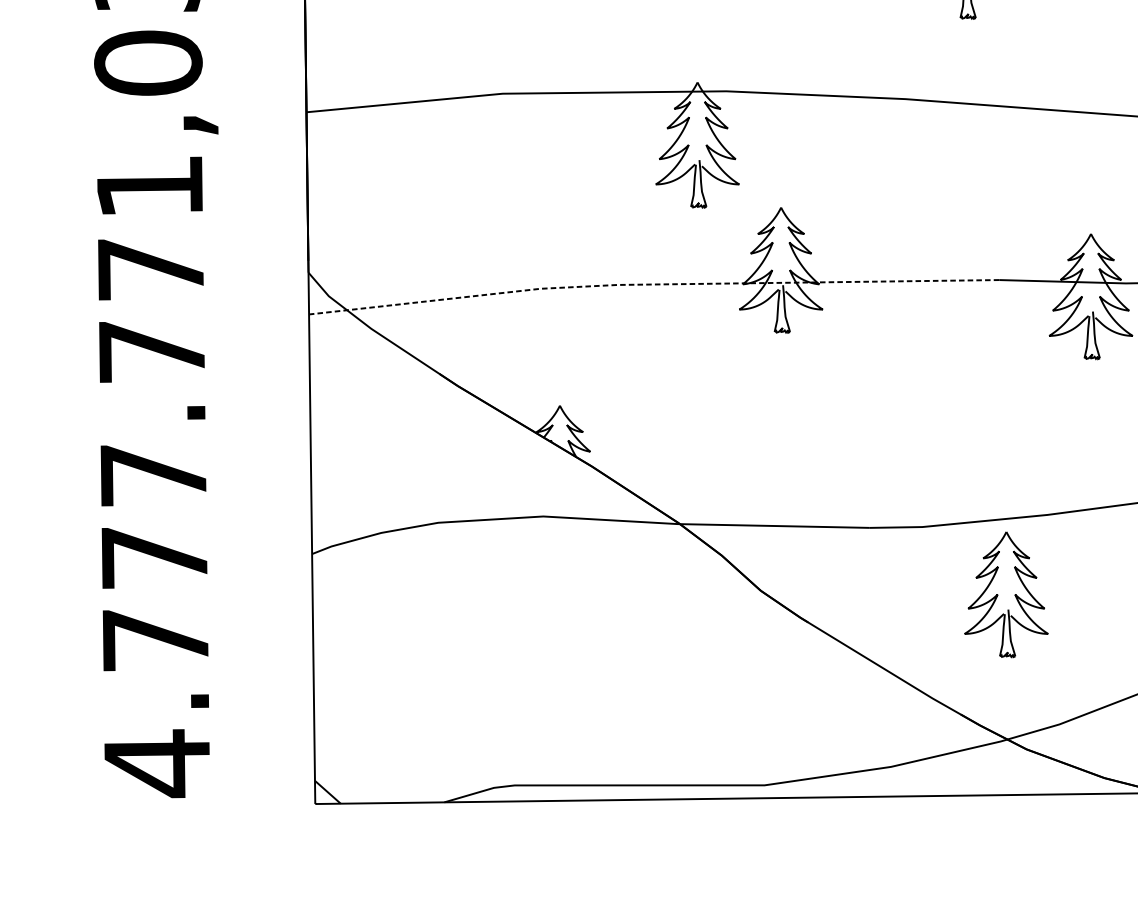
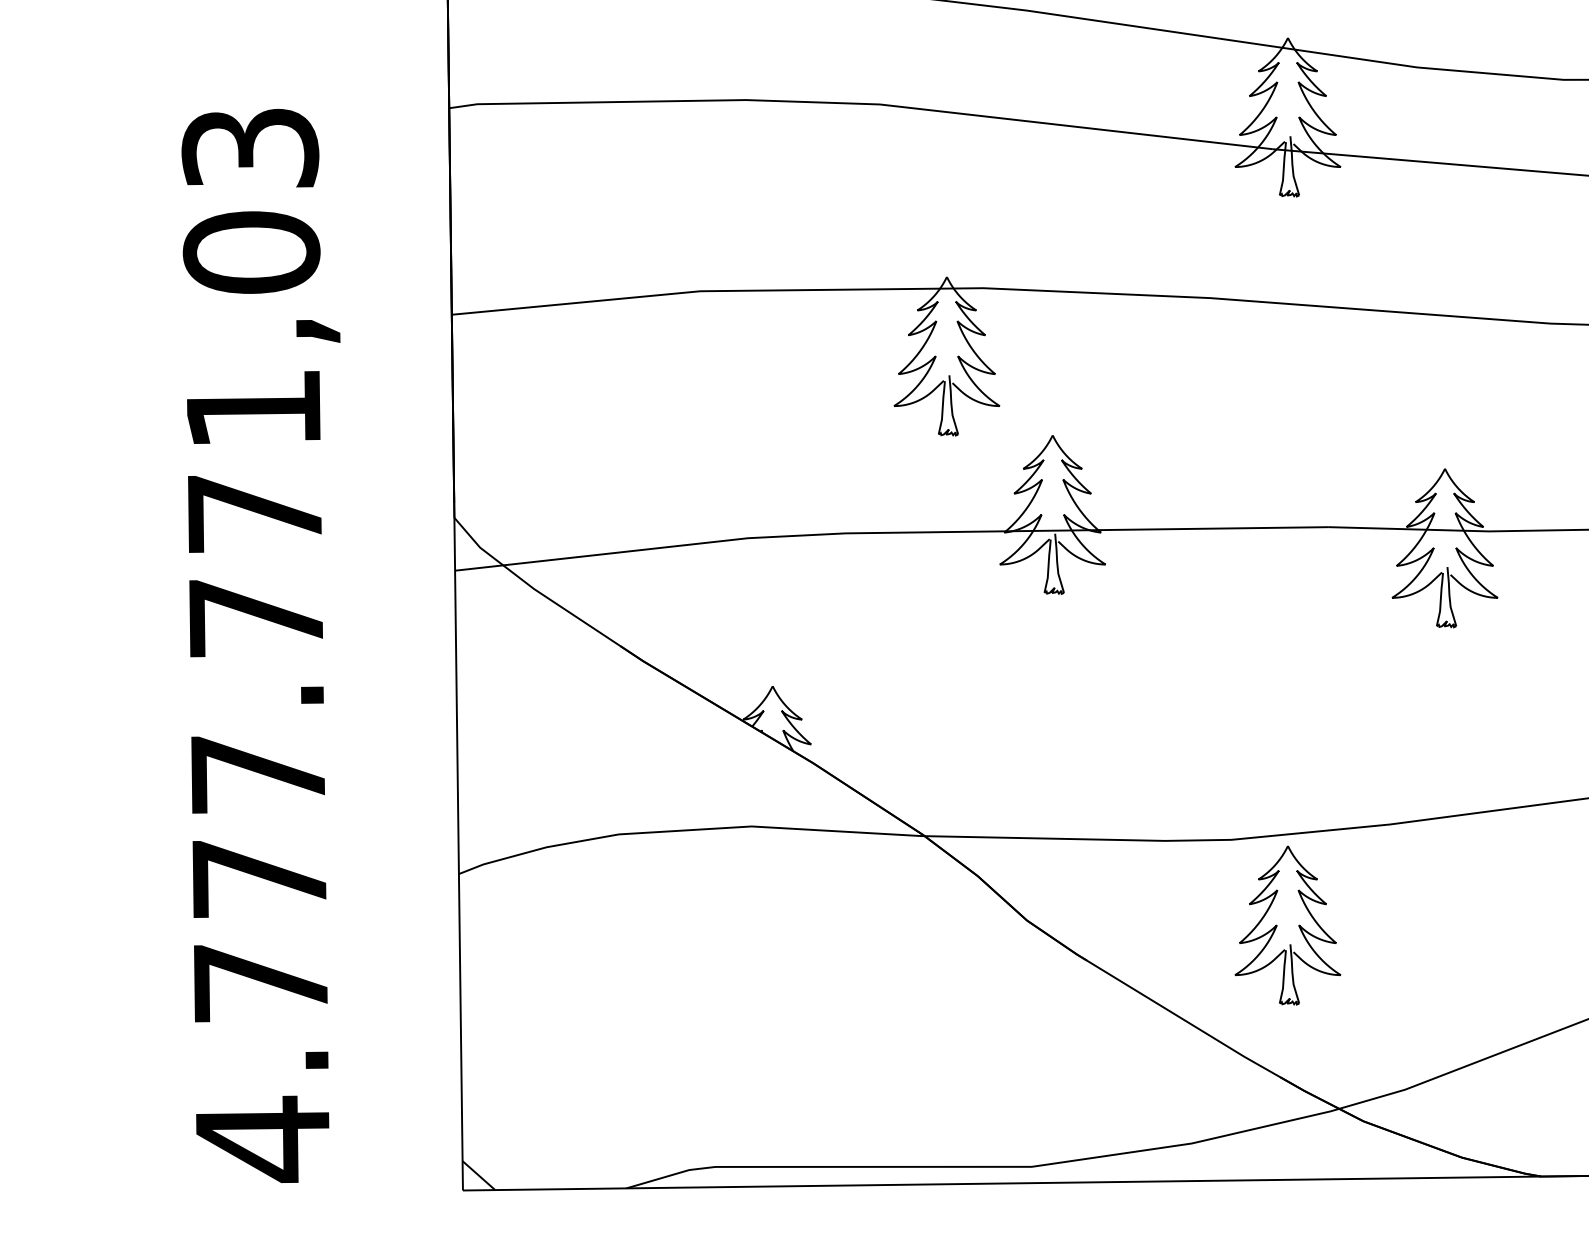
line: (652, 284) -> (889, 532), dashed -> solid
part: (1006, 594) -> (1287, 925), moved

